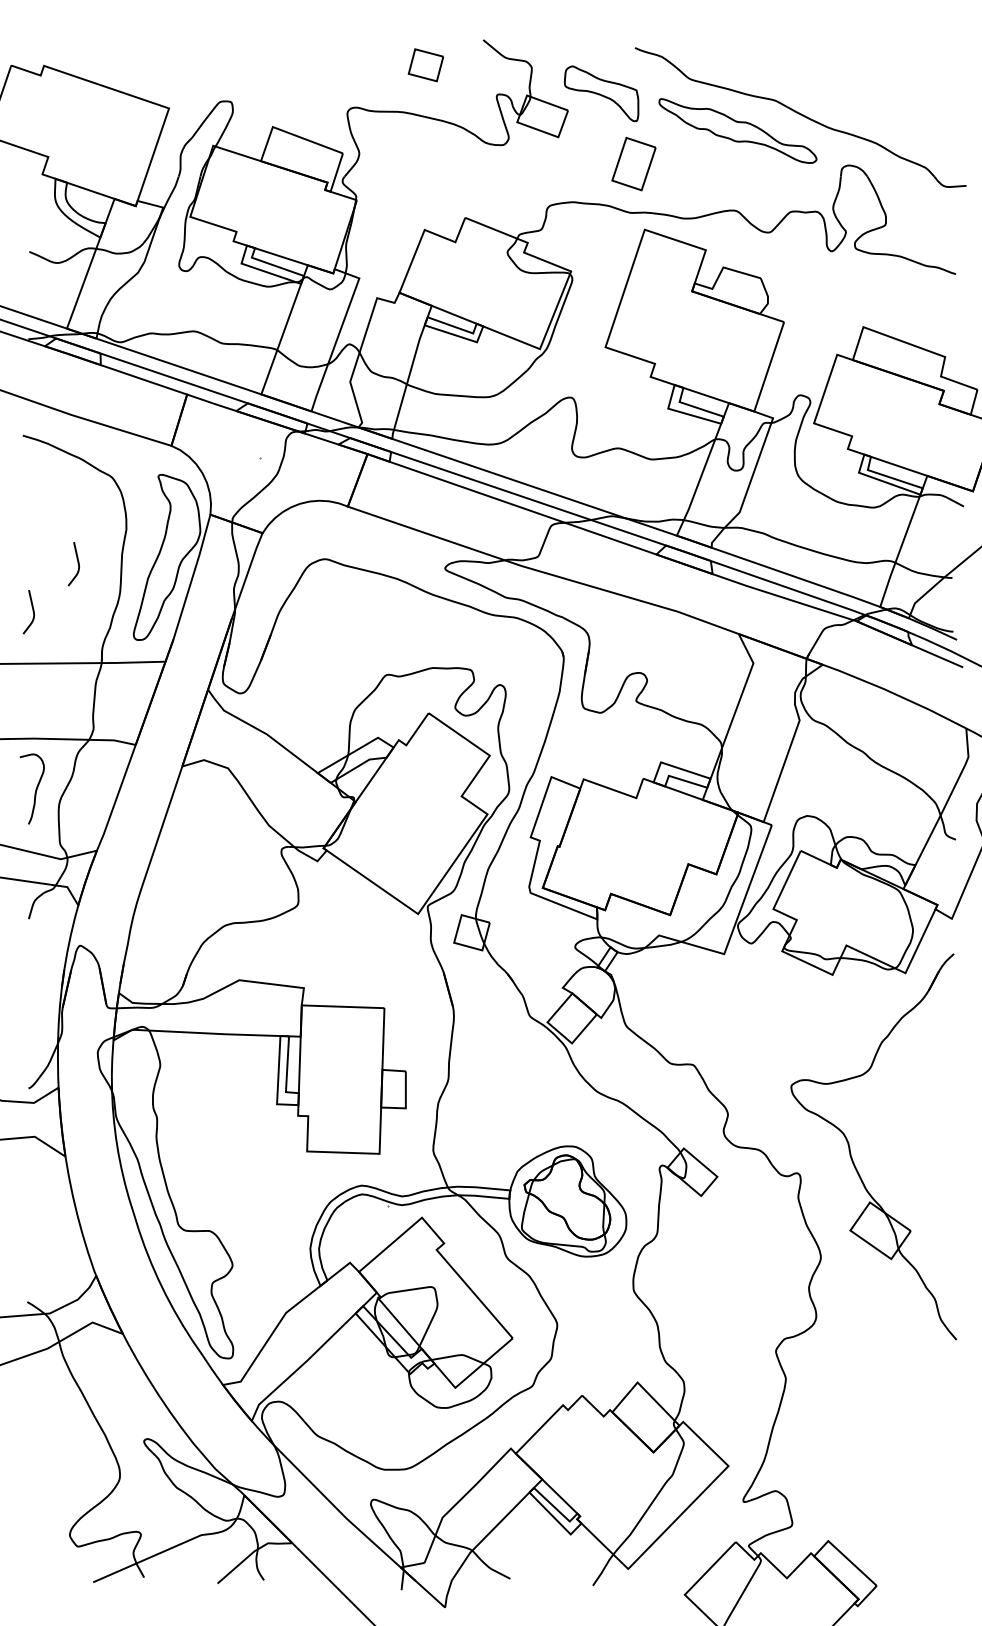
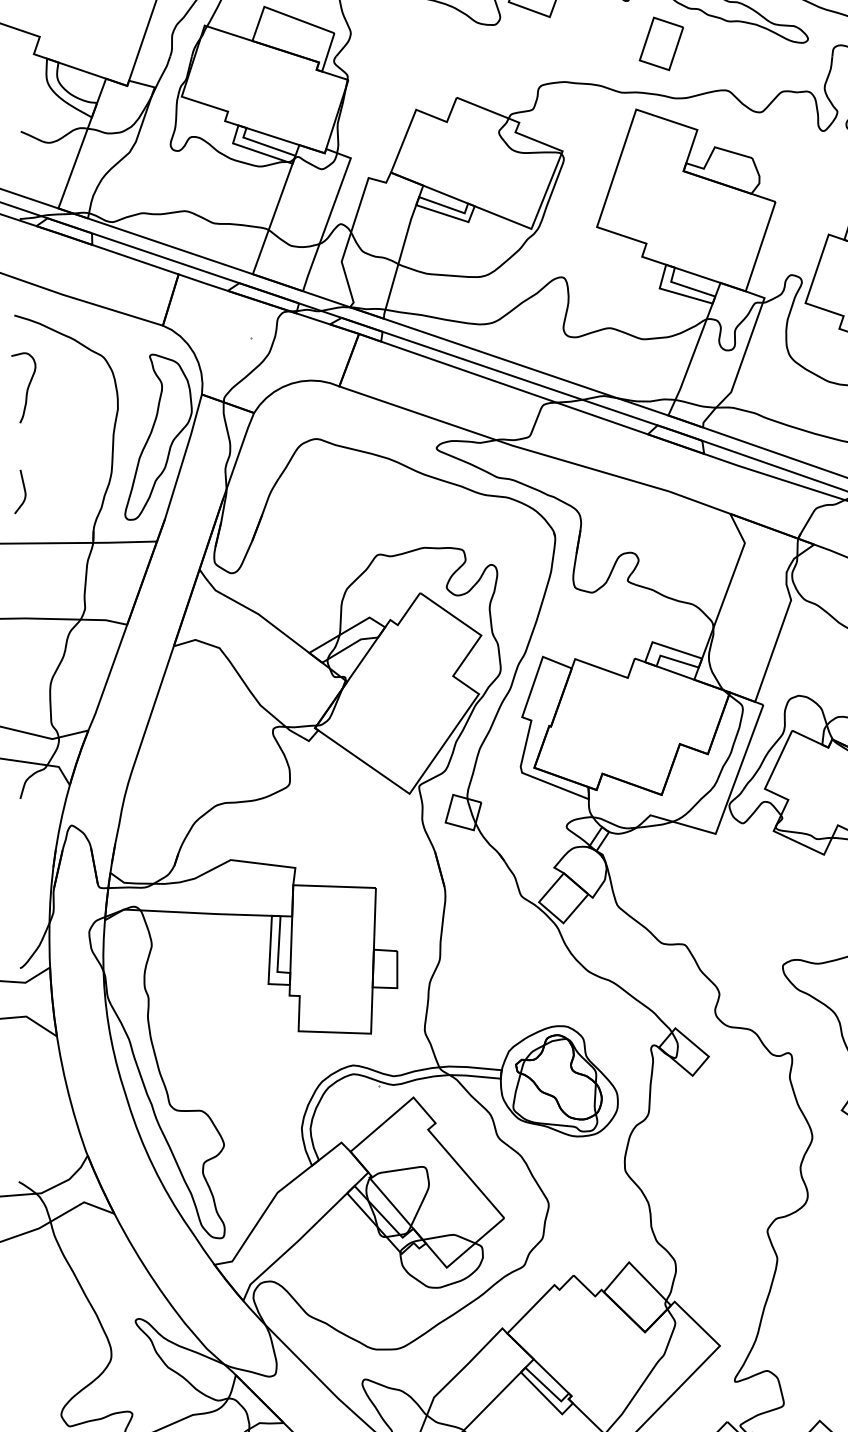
part: (633, 163) -> (660, 43), moved
curve: (77, 563) -> (68, 443), removed
curve: (35, 789) -> (26, 388), moved

